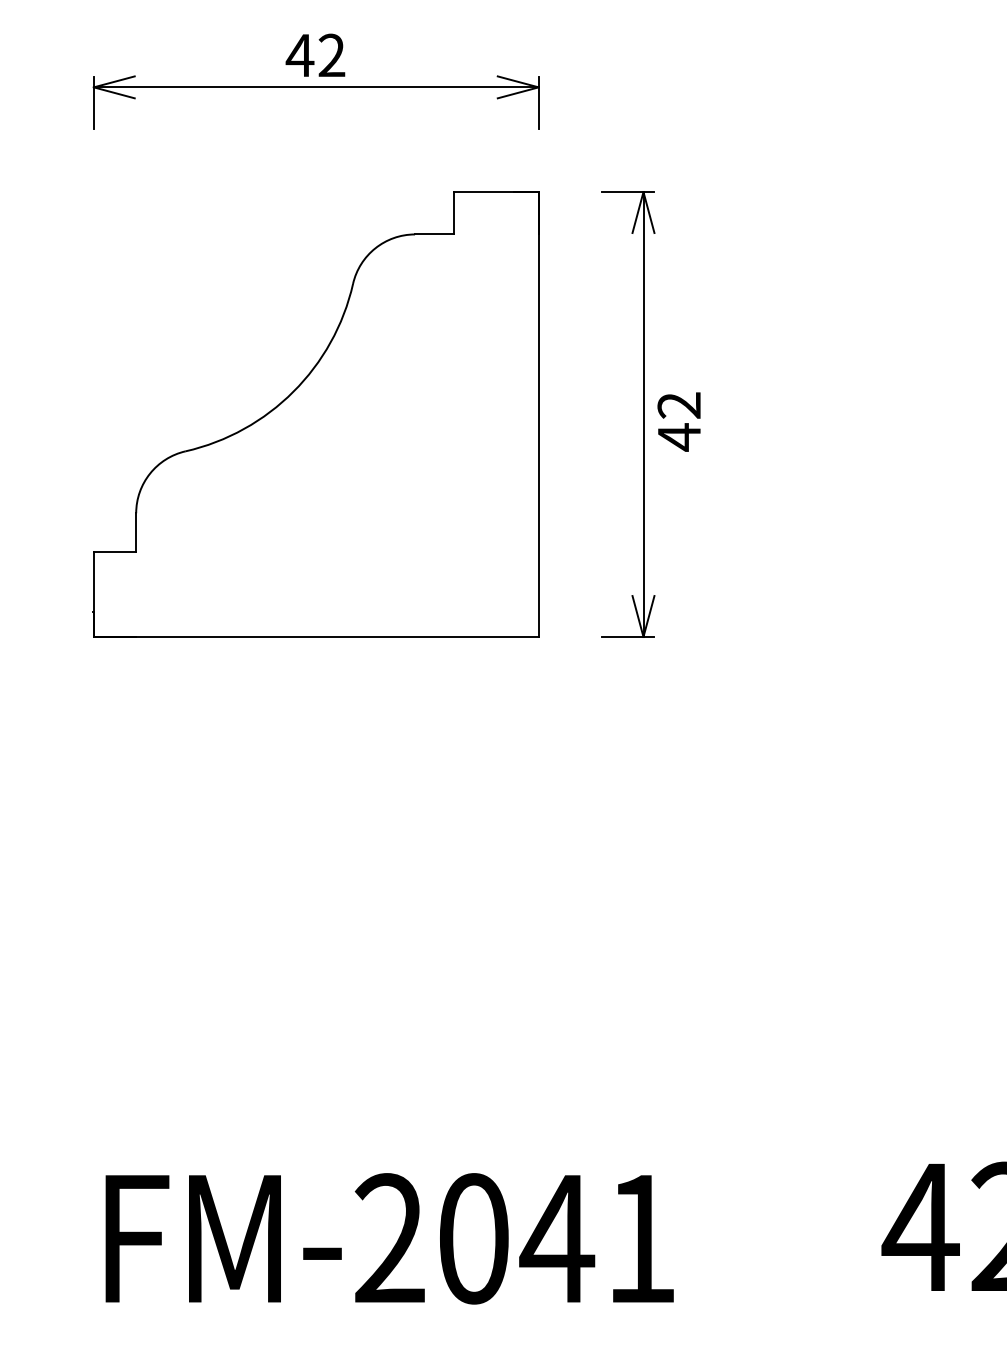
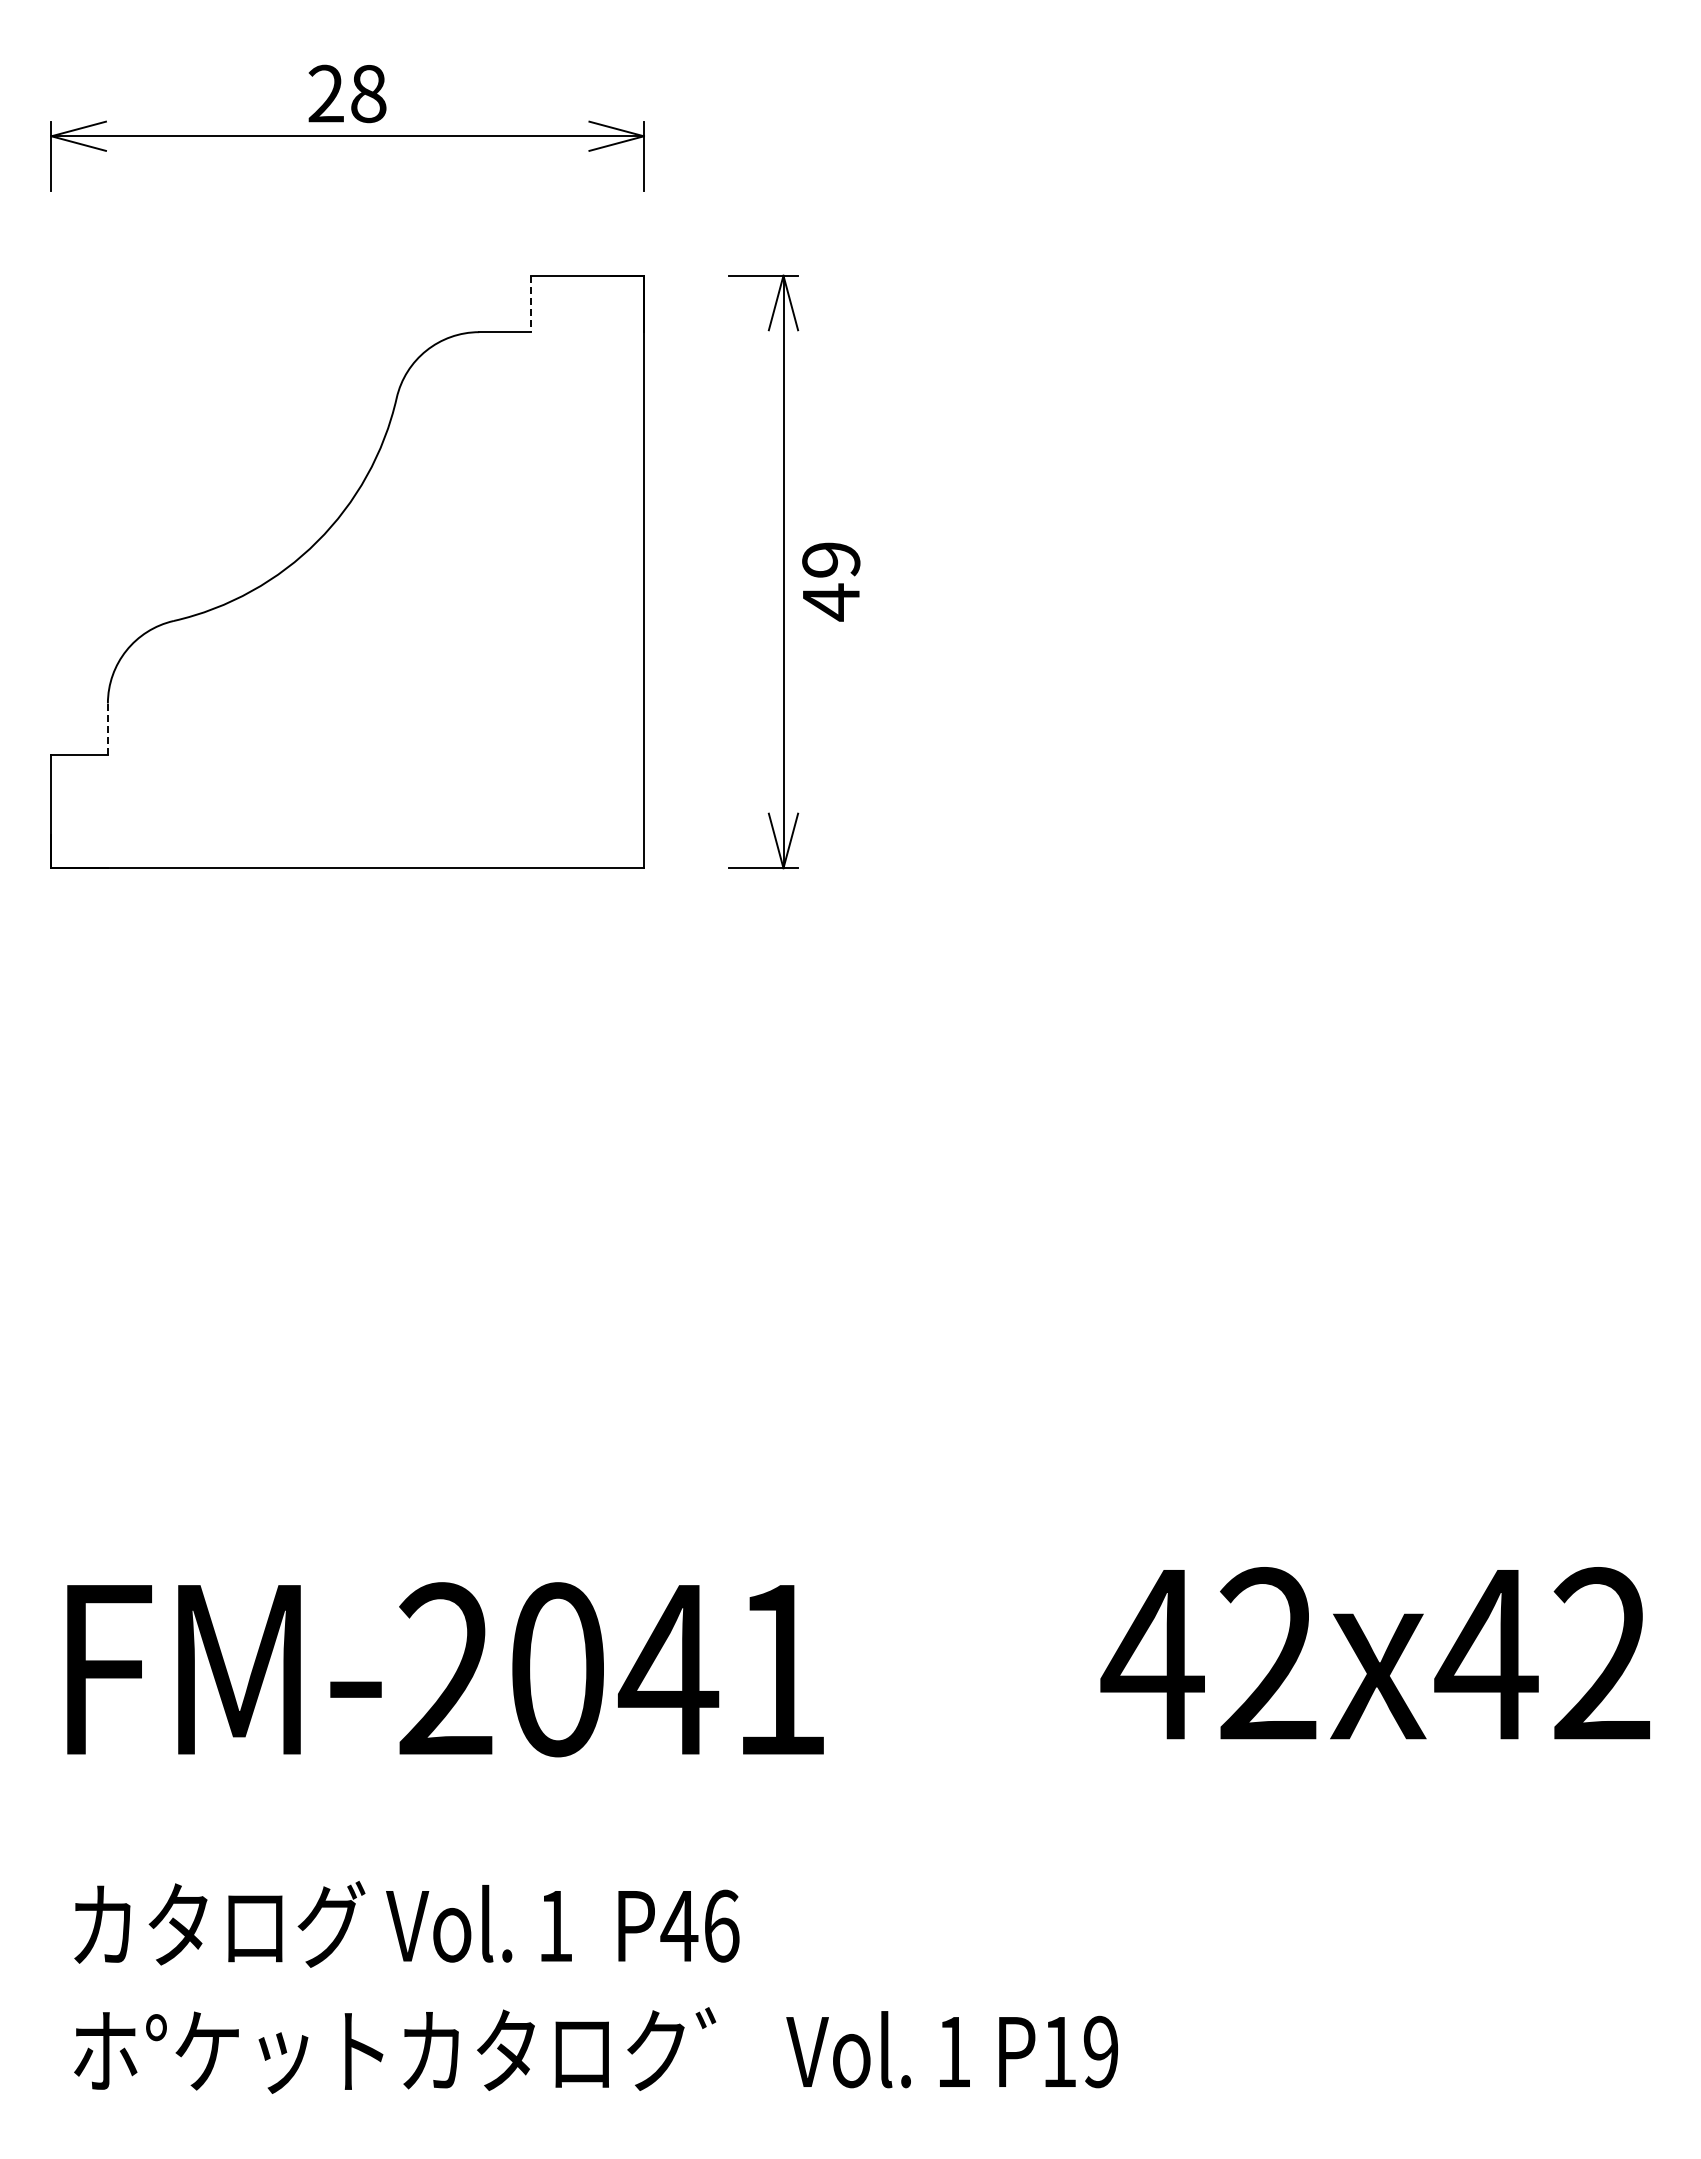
text: (315, 55) -> (346, 93), 42 -> 28
line: (454, 213) -> (531, 304), solid -> dashed
text: (679, 405) -> (831, 559), 42 -> 49
line: (135, 532) -> (107, 729), solid -> dashed

